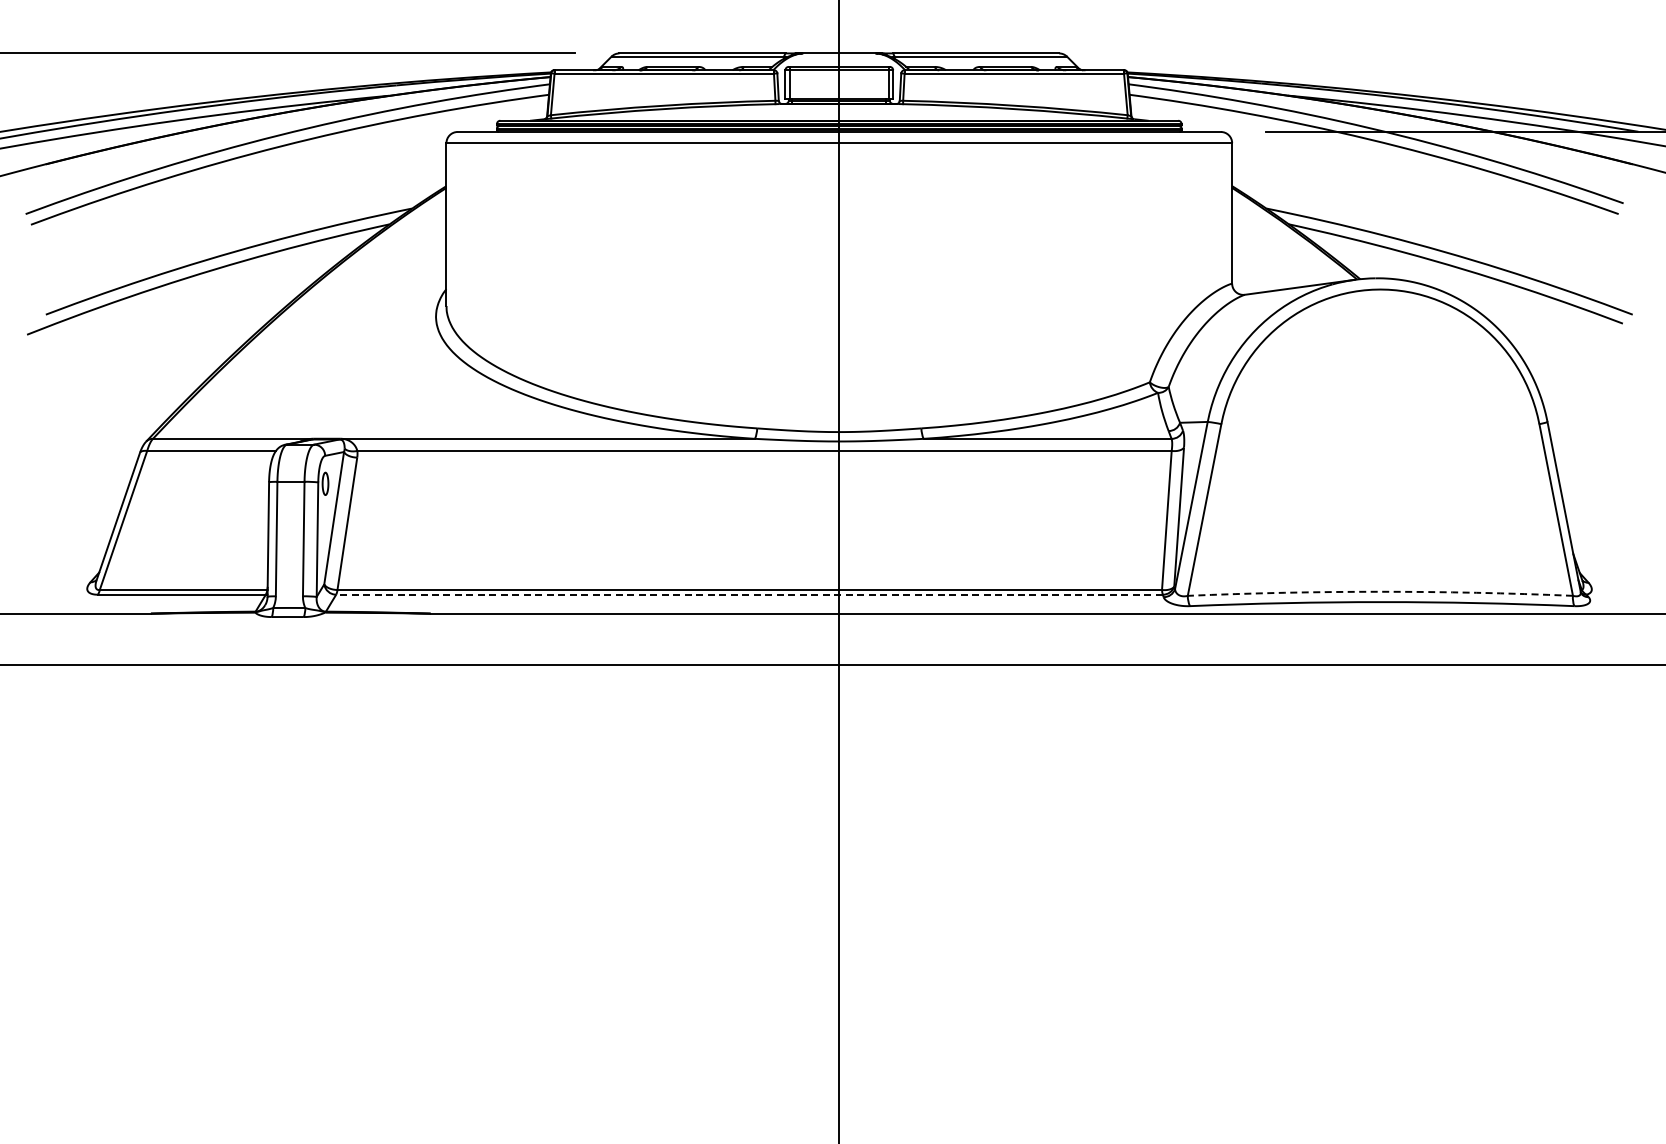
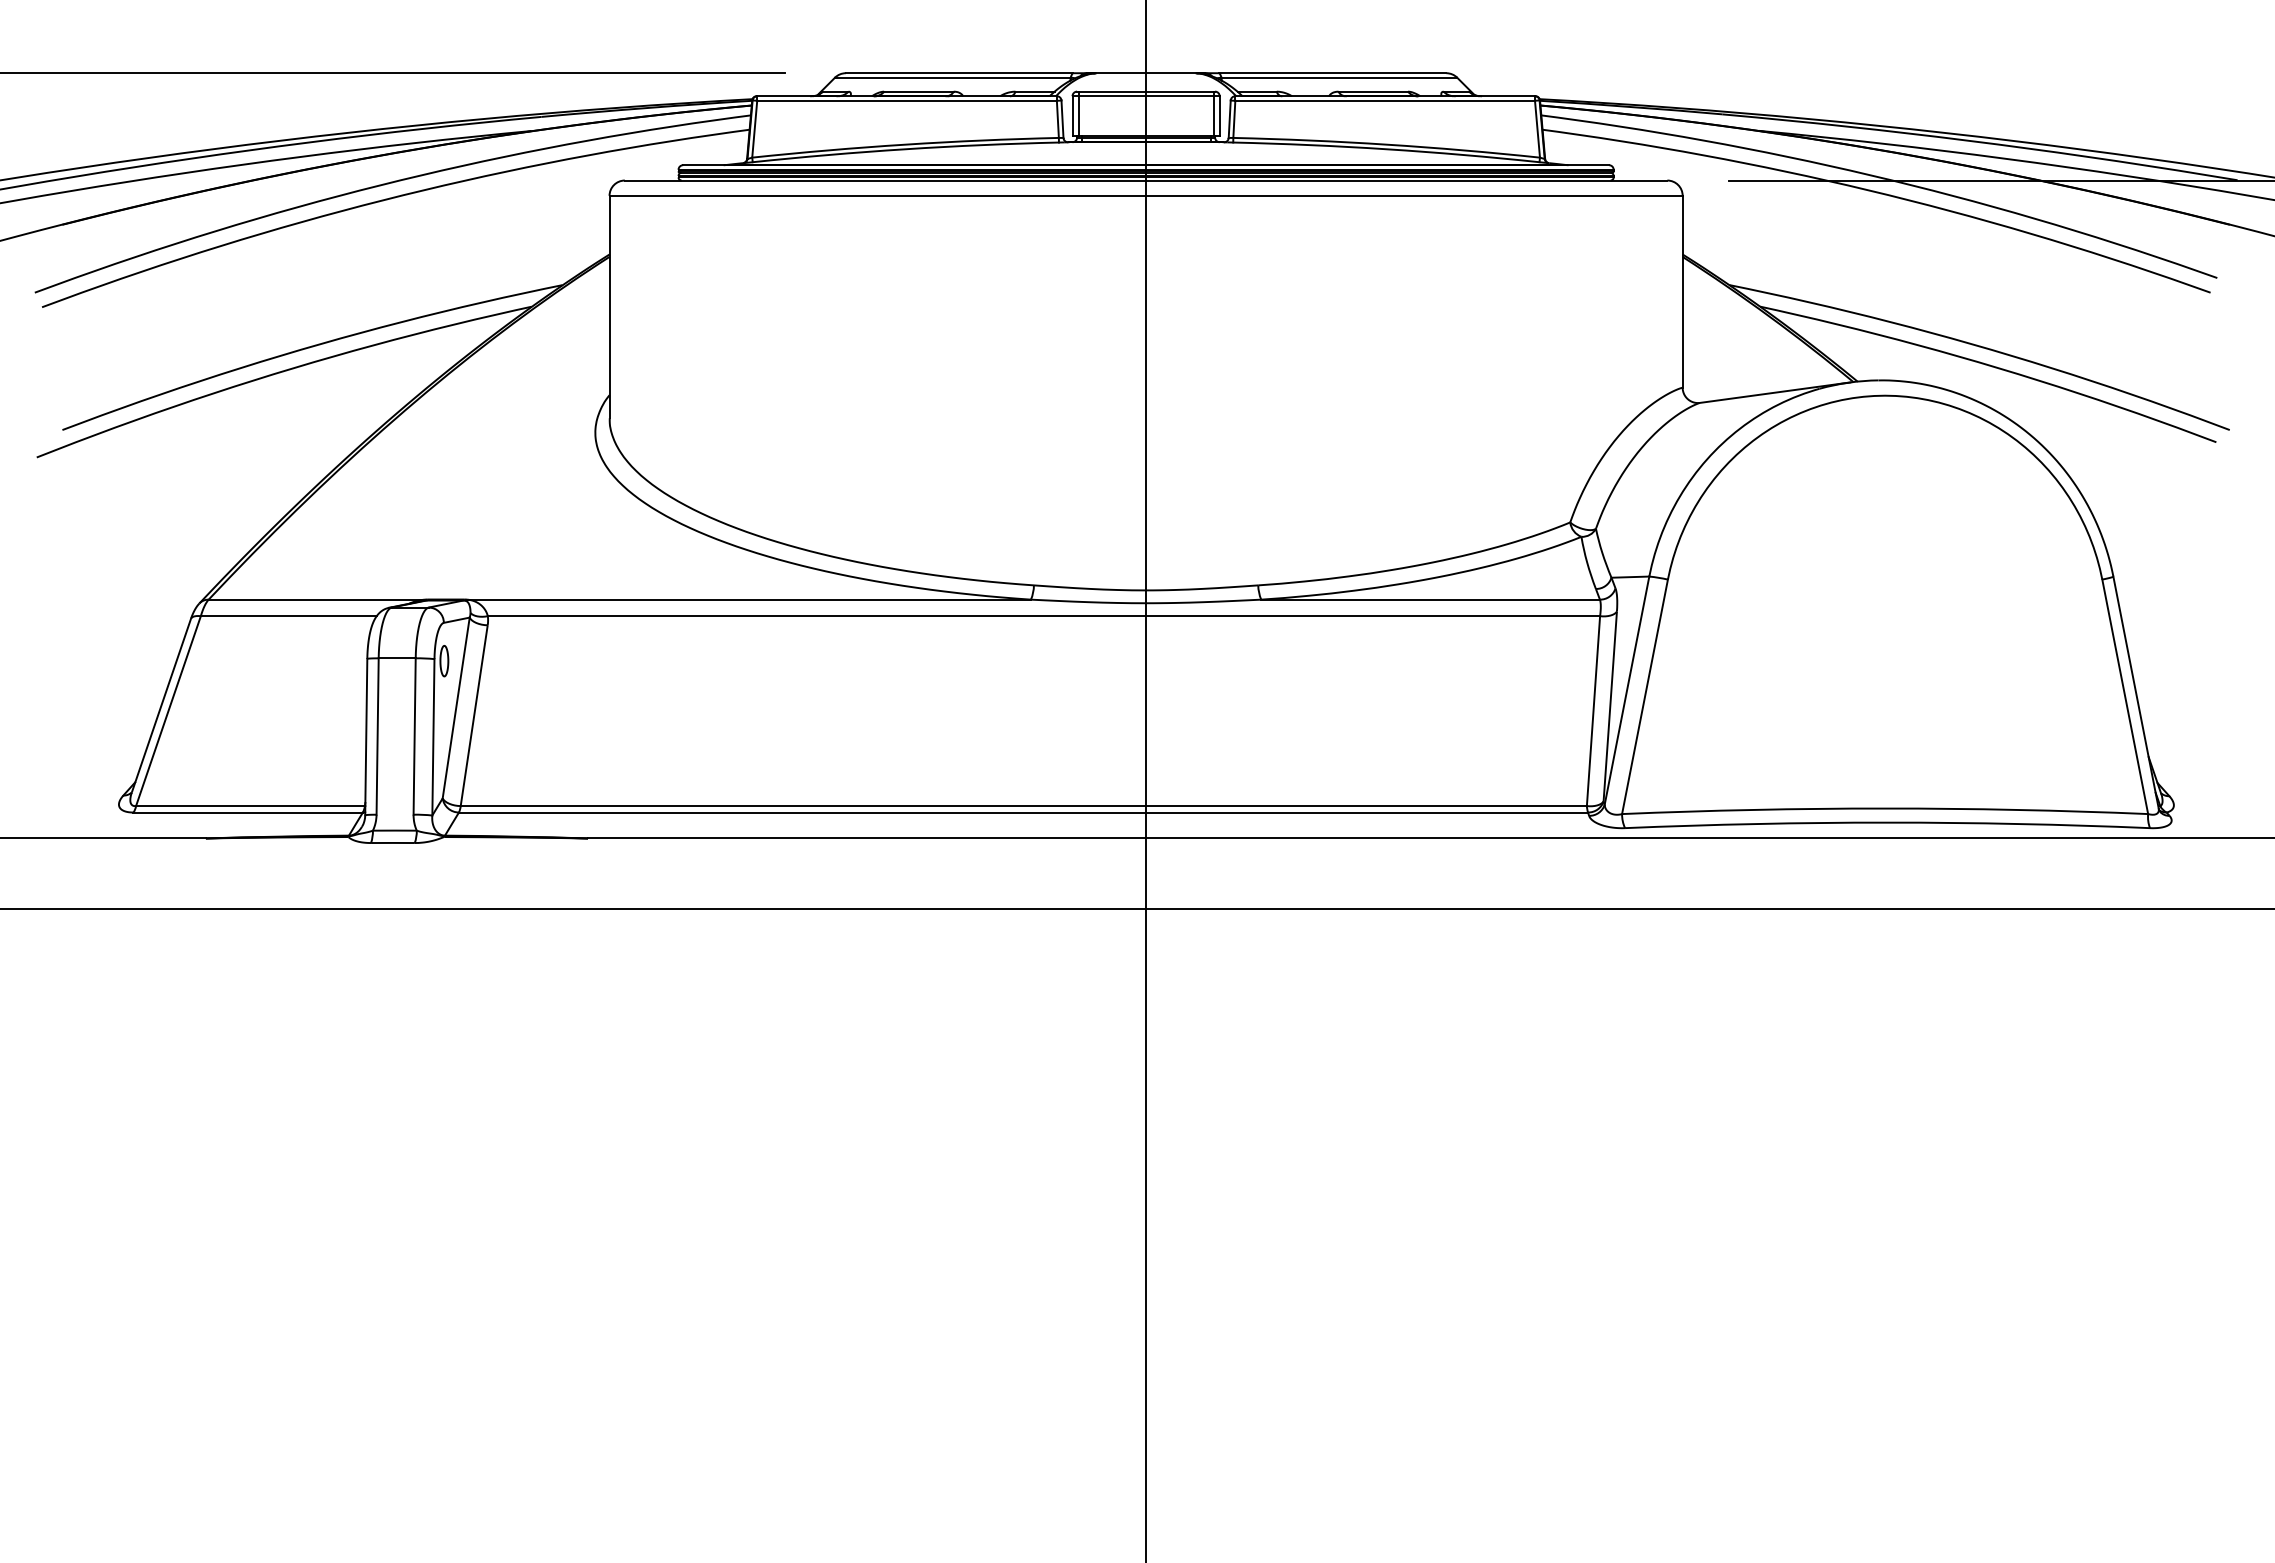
arc: (1380, 591) -> (1885, 808), dashed -> solid
line: (749, 594) -> (1023, 812), dashed -> solid

